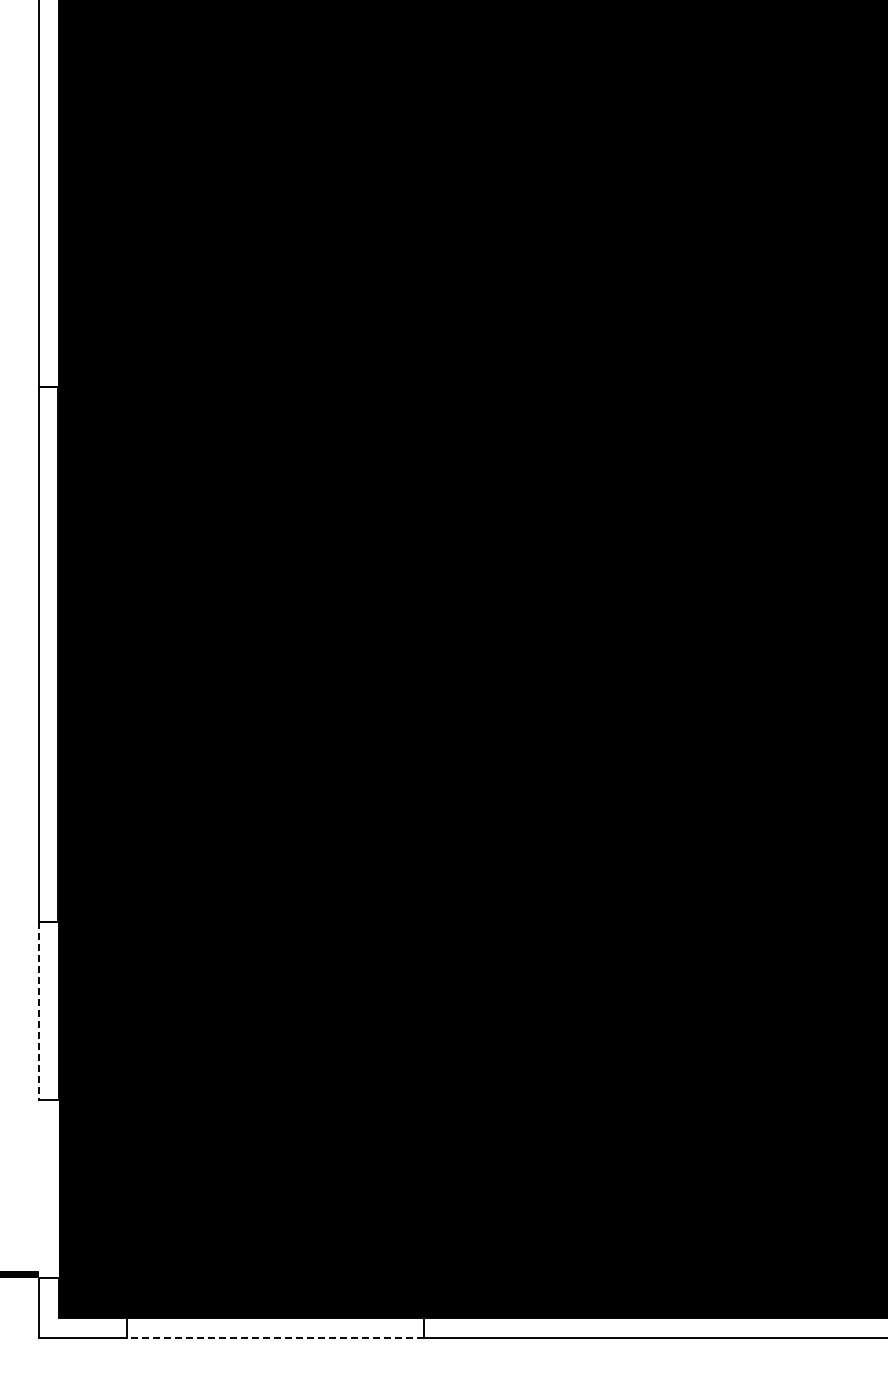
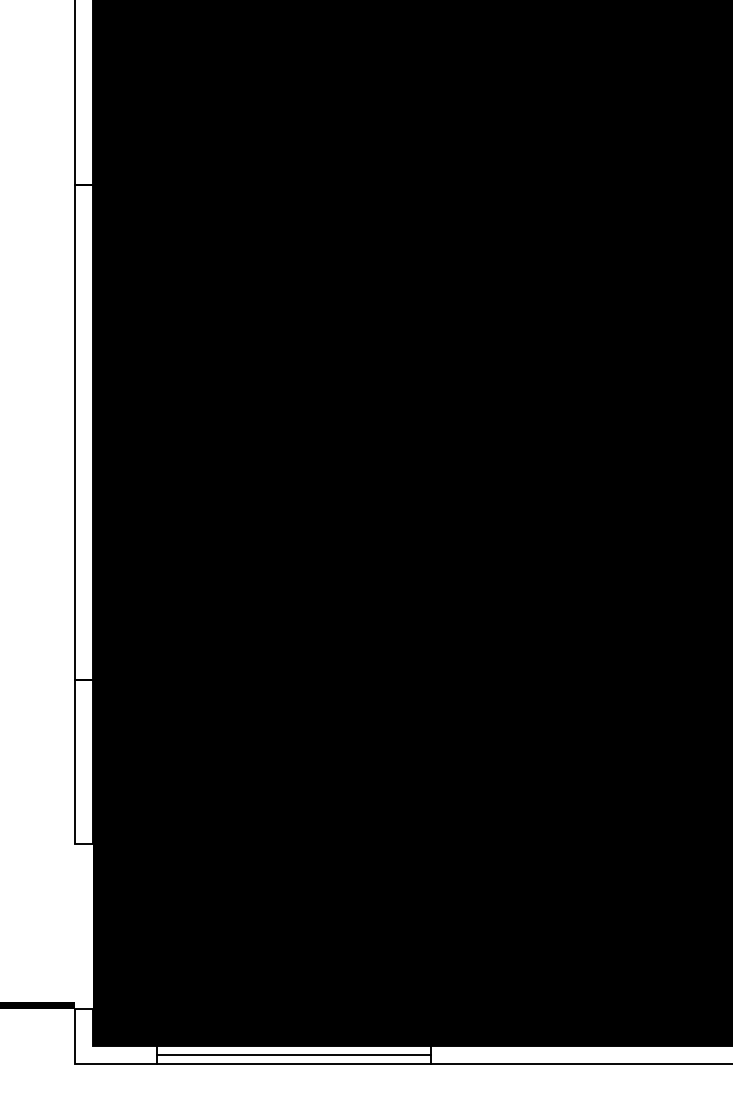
line: (38, 1011) -> (74, 762), dashed -> solid
line: (275, 1327) -> (293, 1054), added
line: (275, 1337) -> (293, 1063), dashed -> solid

